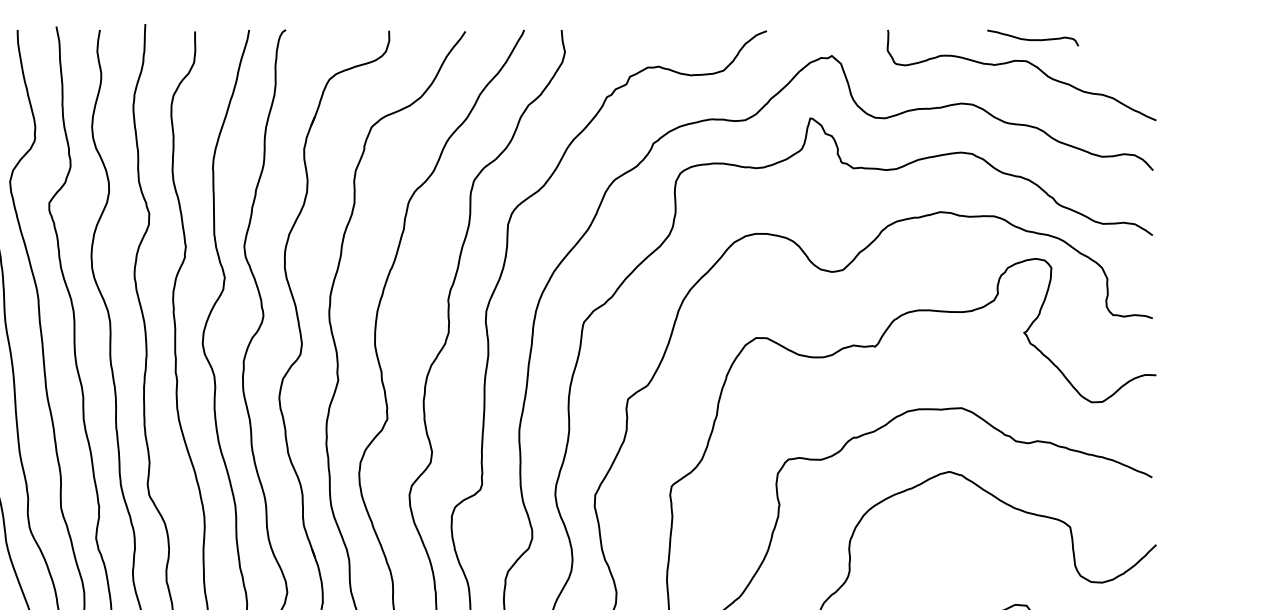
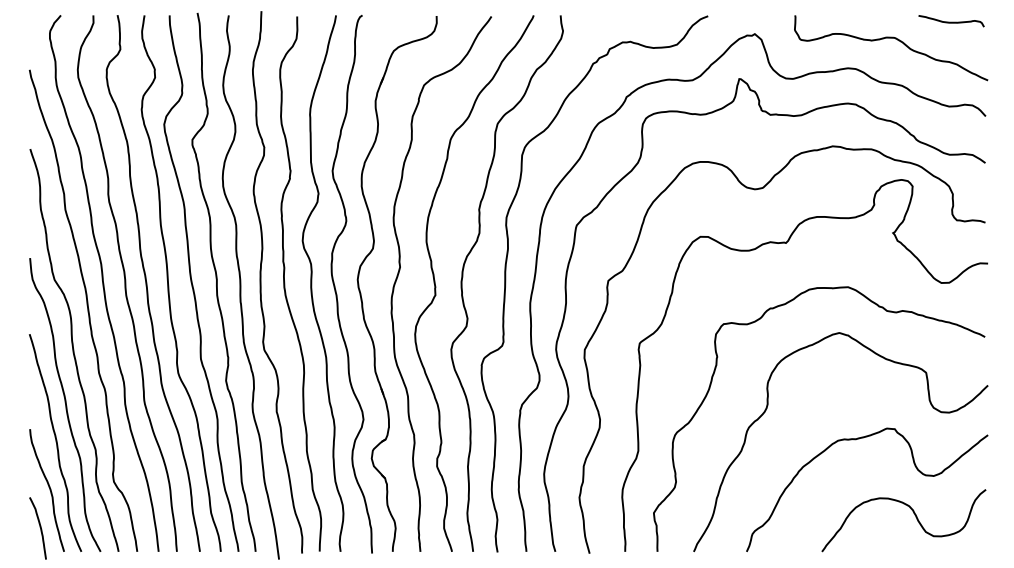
curve: (1033, 38) -> (951, 21), moved

